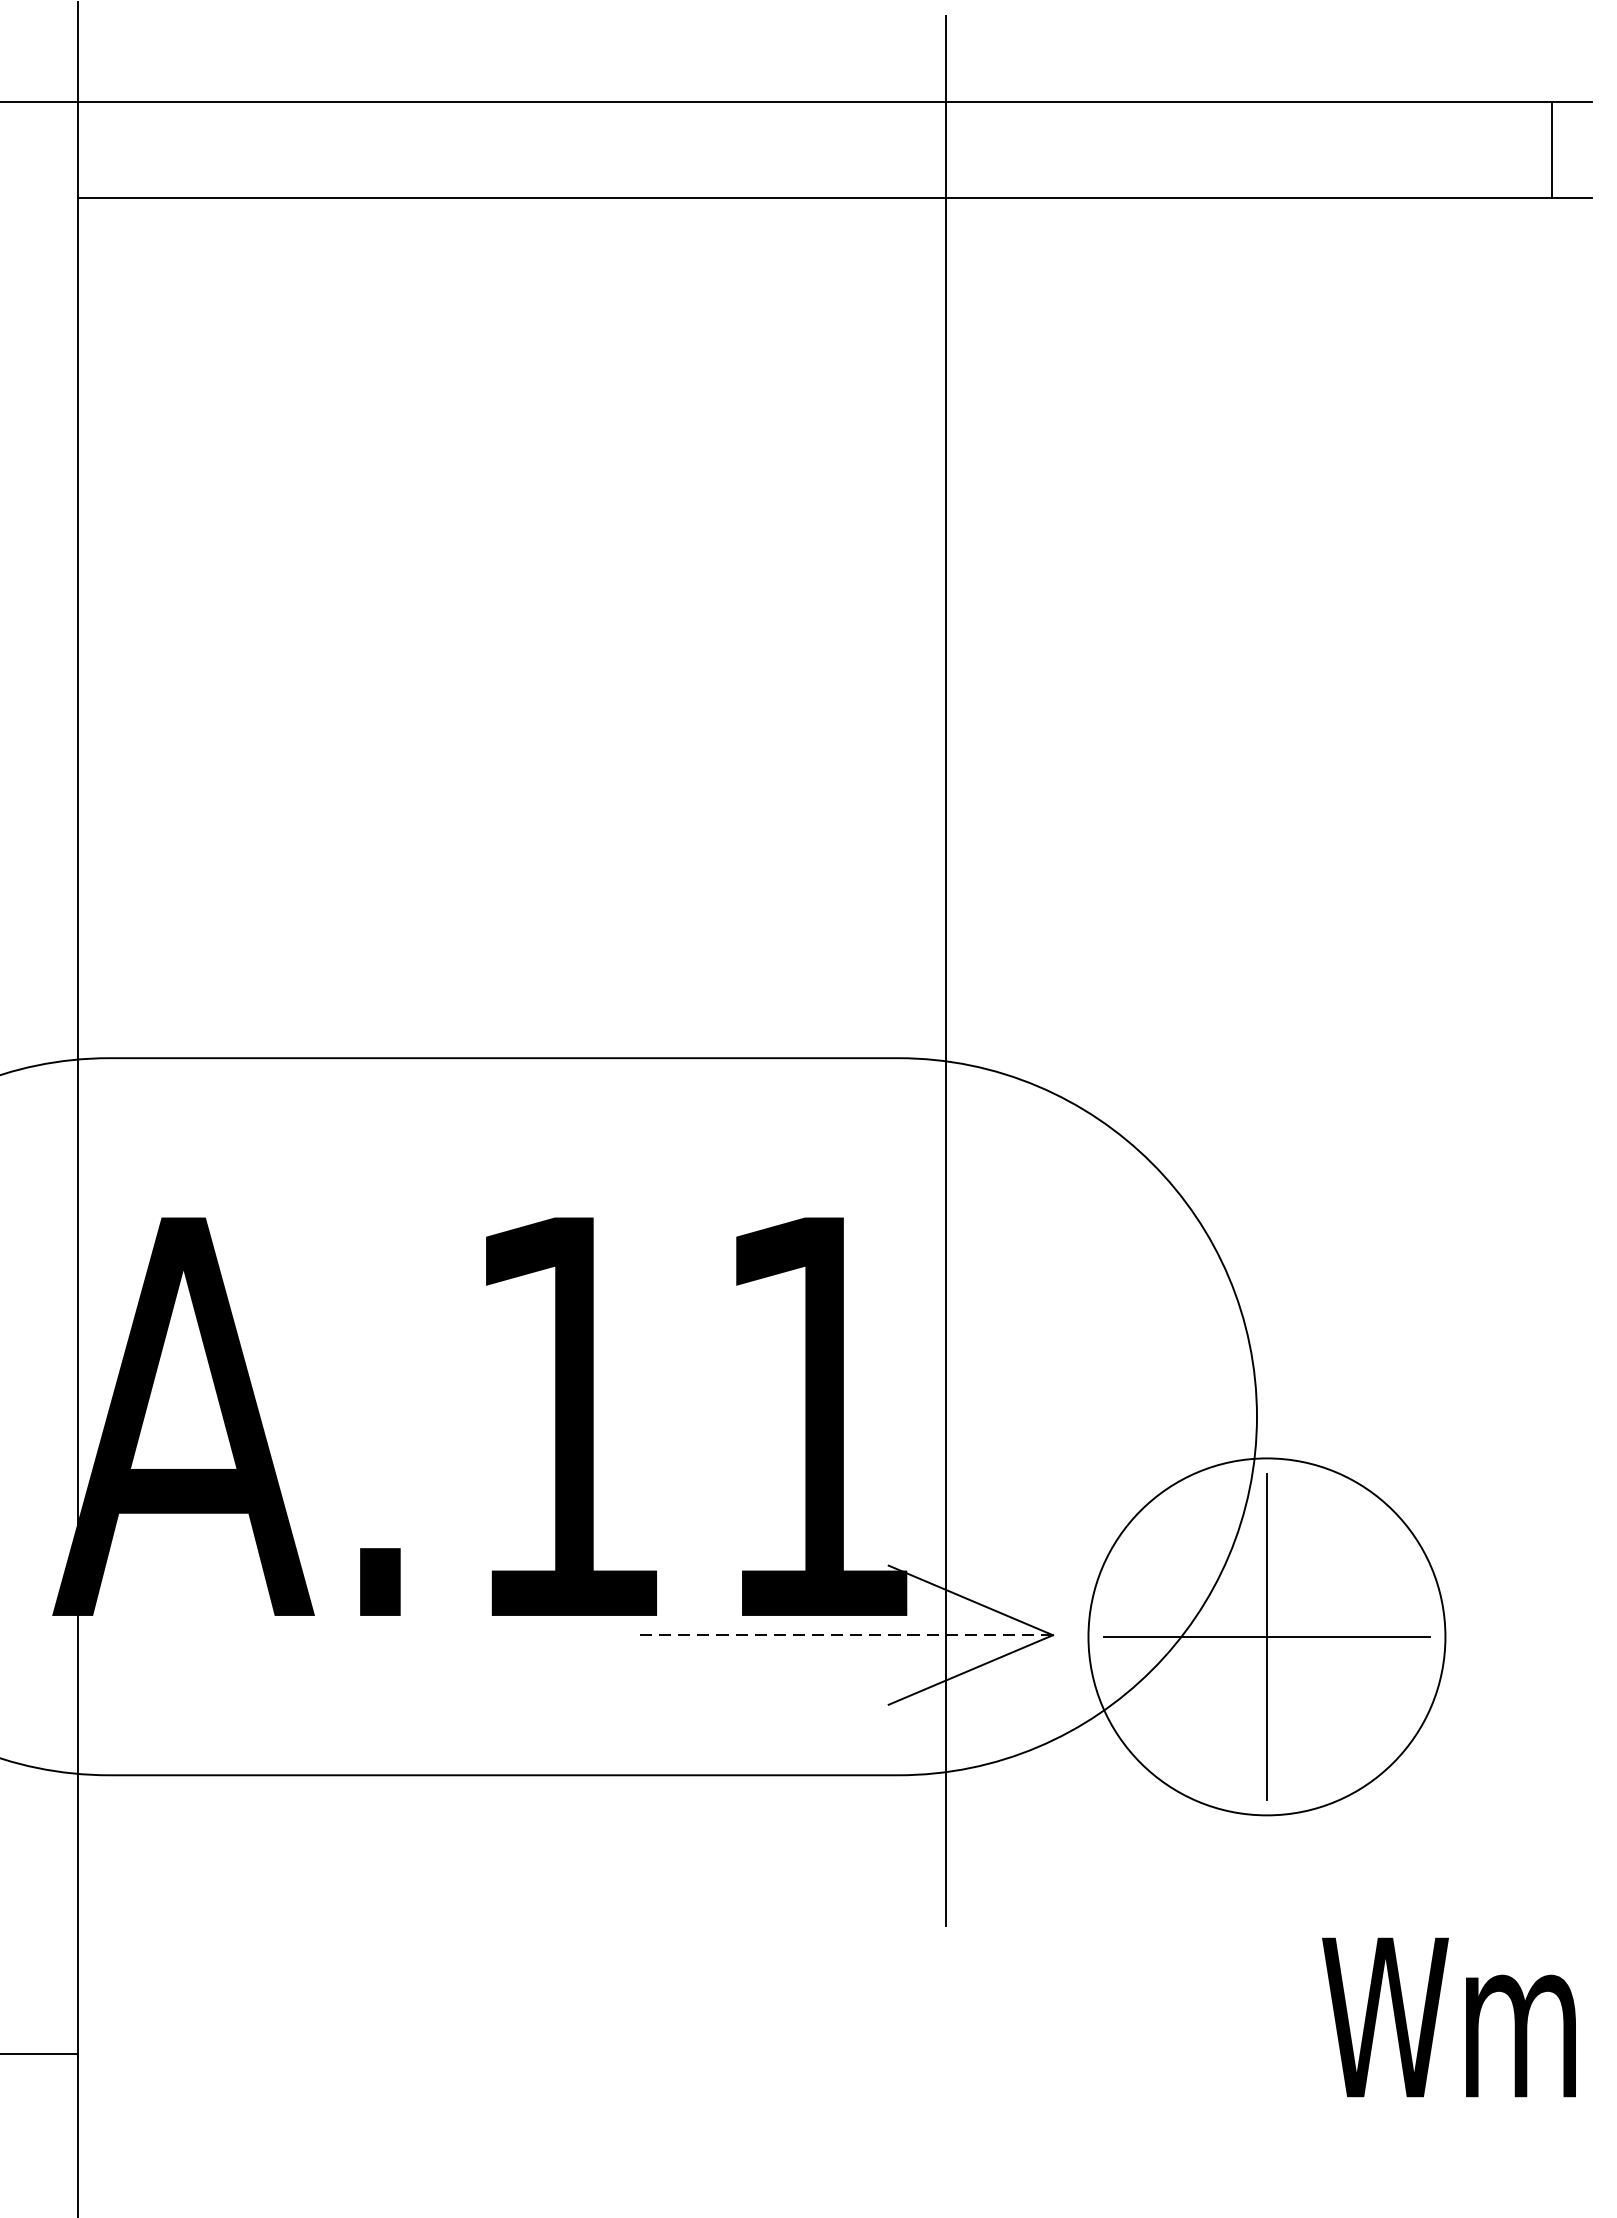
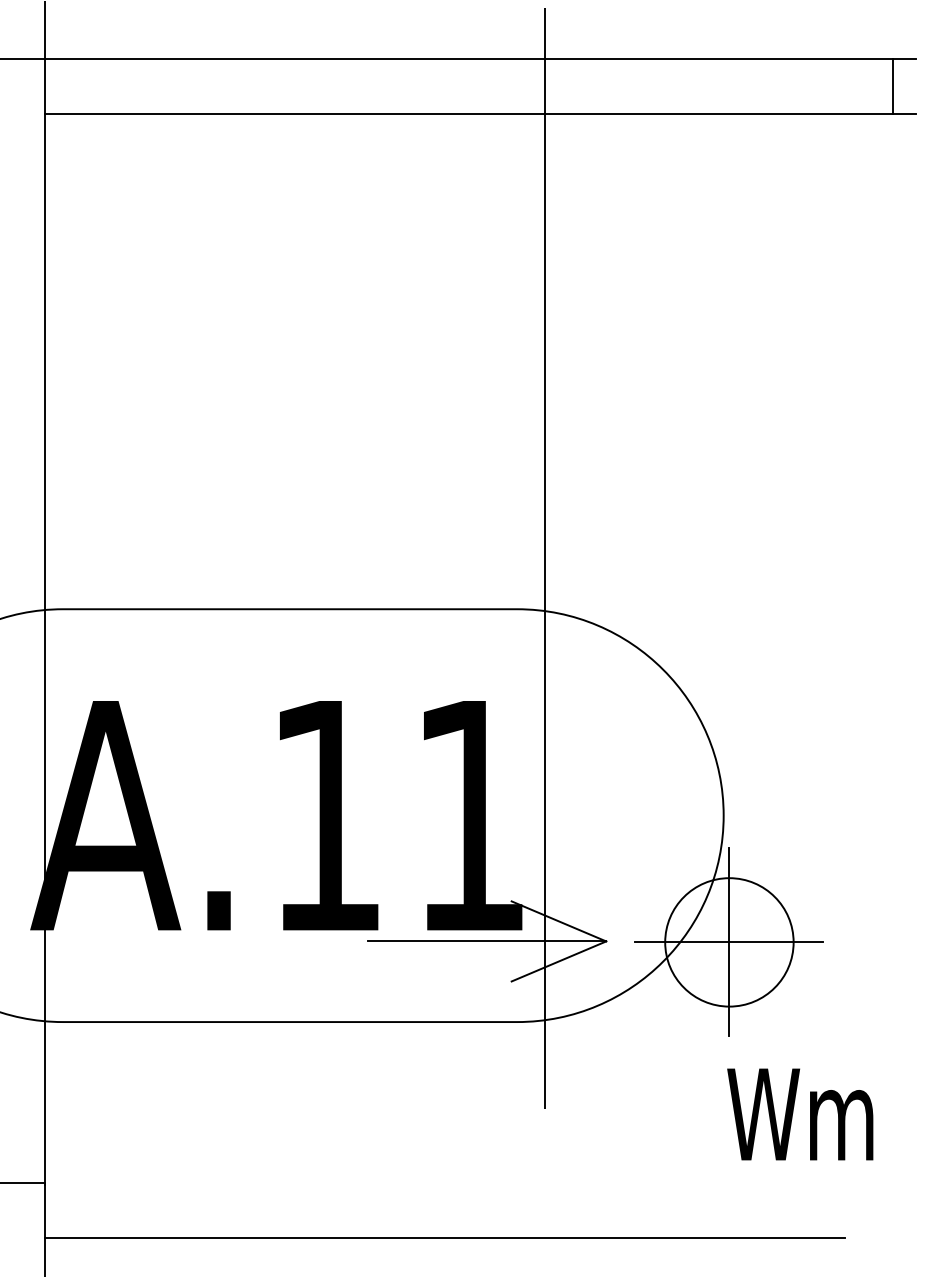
line: (846, 1635) -> (487, 941), dashed -> solid
circle: (1267, 1637) -> (729, 942), size x0.62
text: (1449, 2017) -> (800, 1114), moved
line: (772, 2149) -> (444, 1237), added

